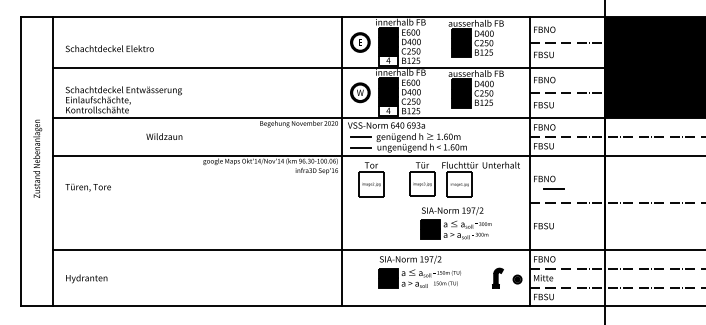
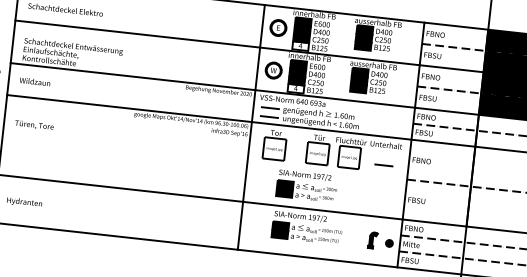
text: (164, 136) -> (35, 81), moved
line: (553, 188) -> (383, 164), moved
part: (455, 223) -> (306, 186), moved

